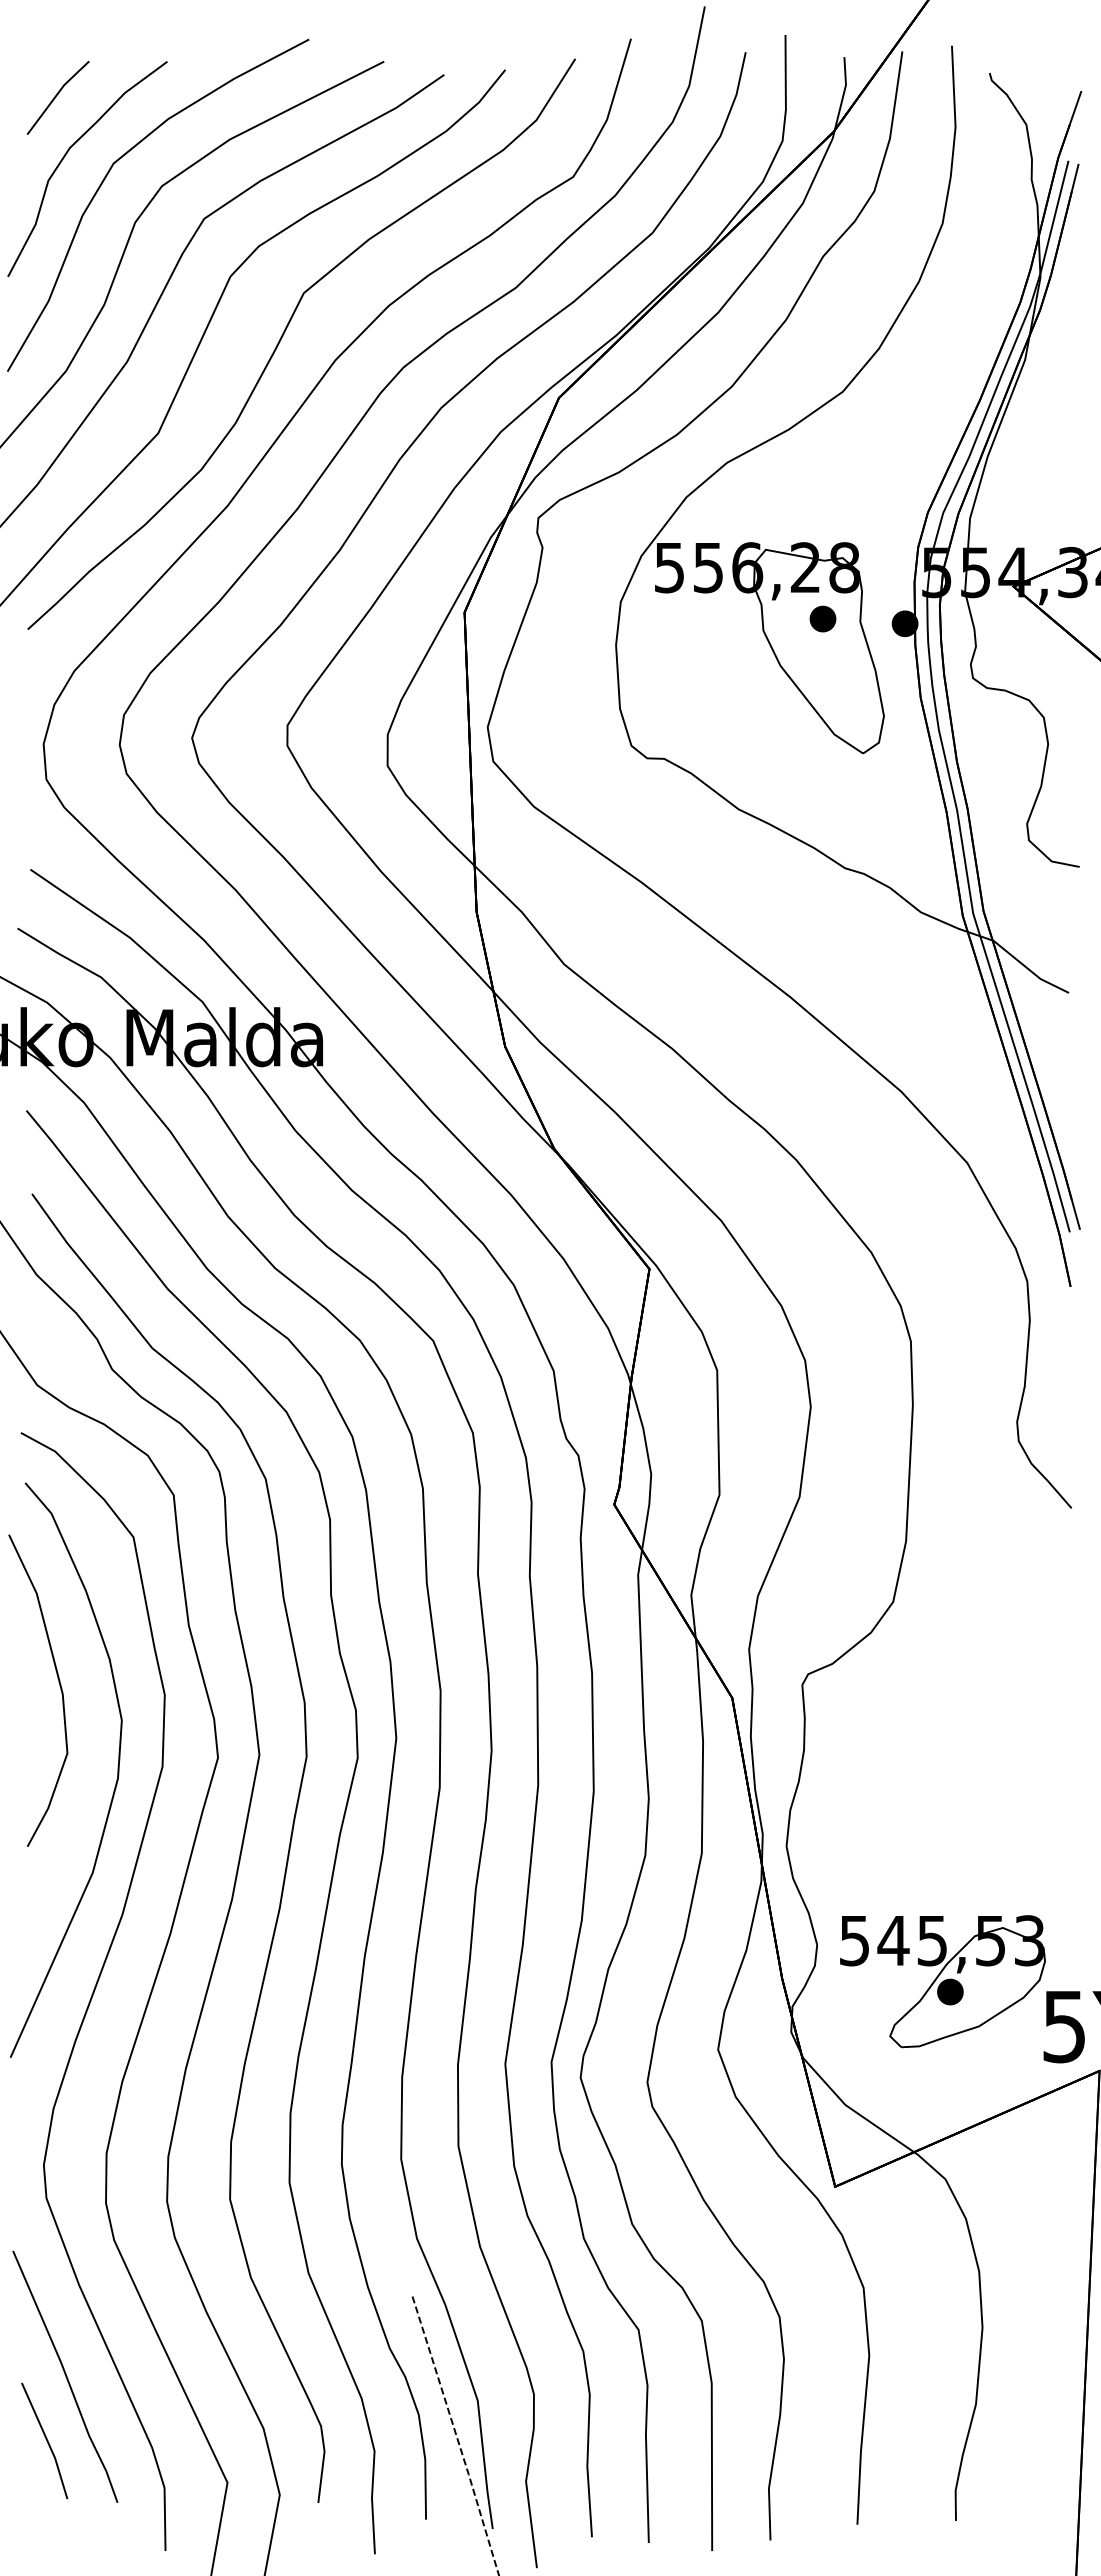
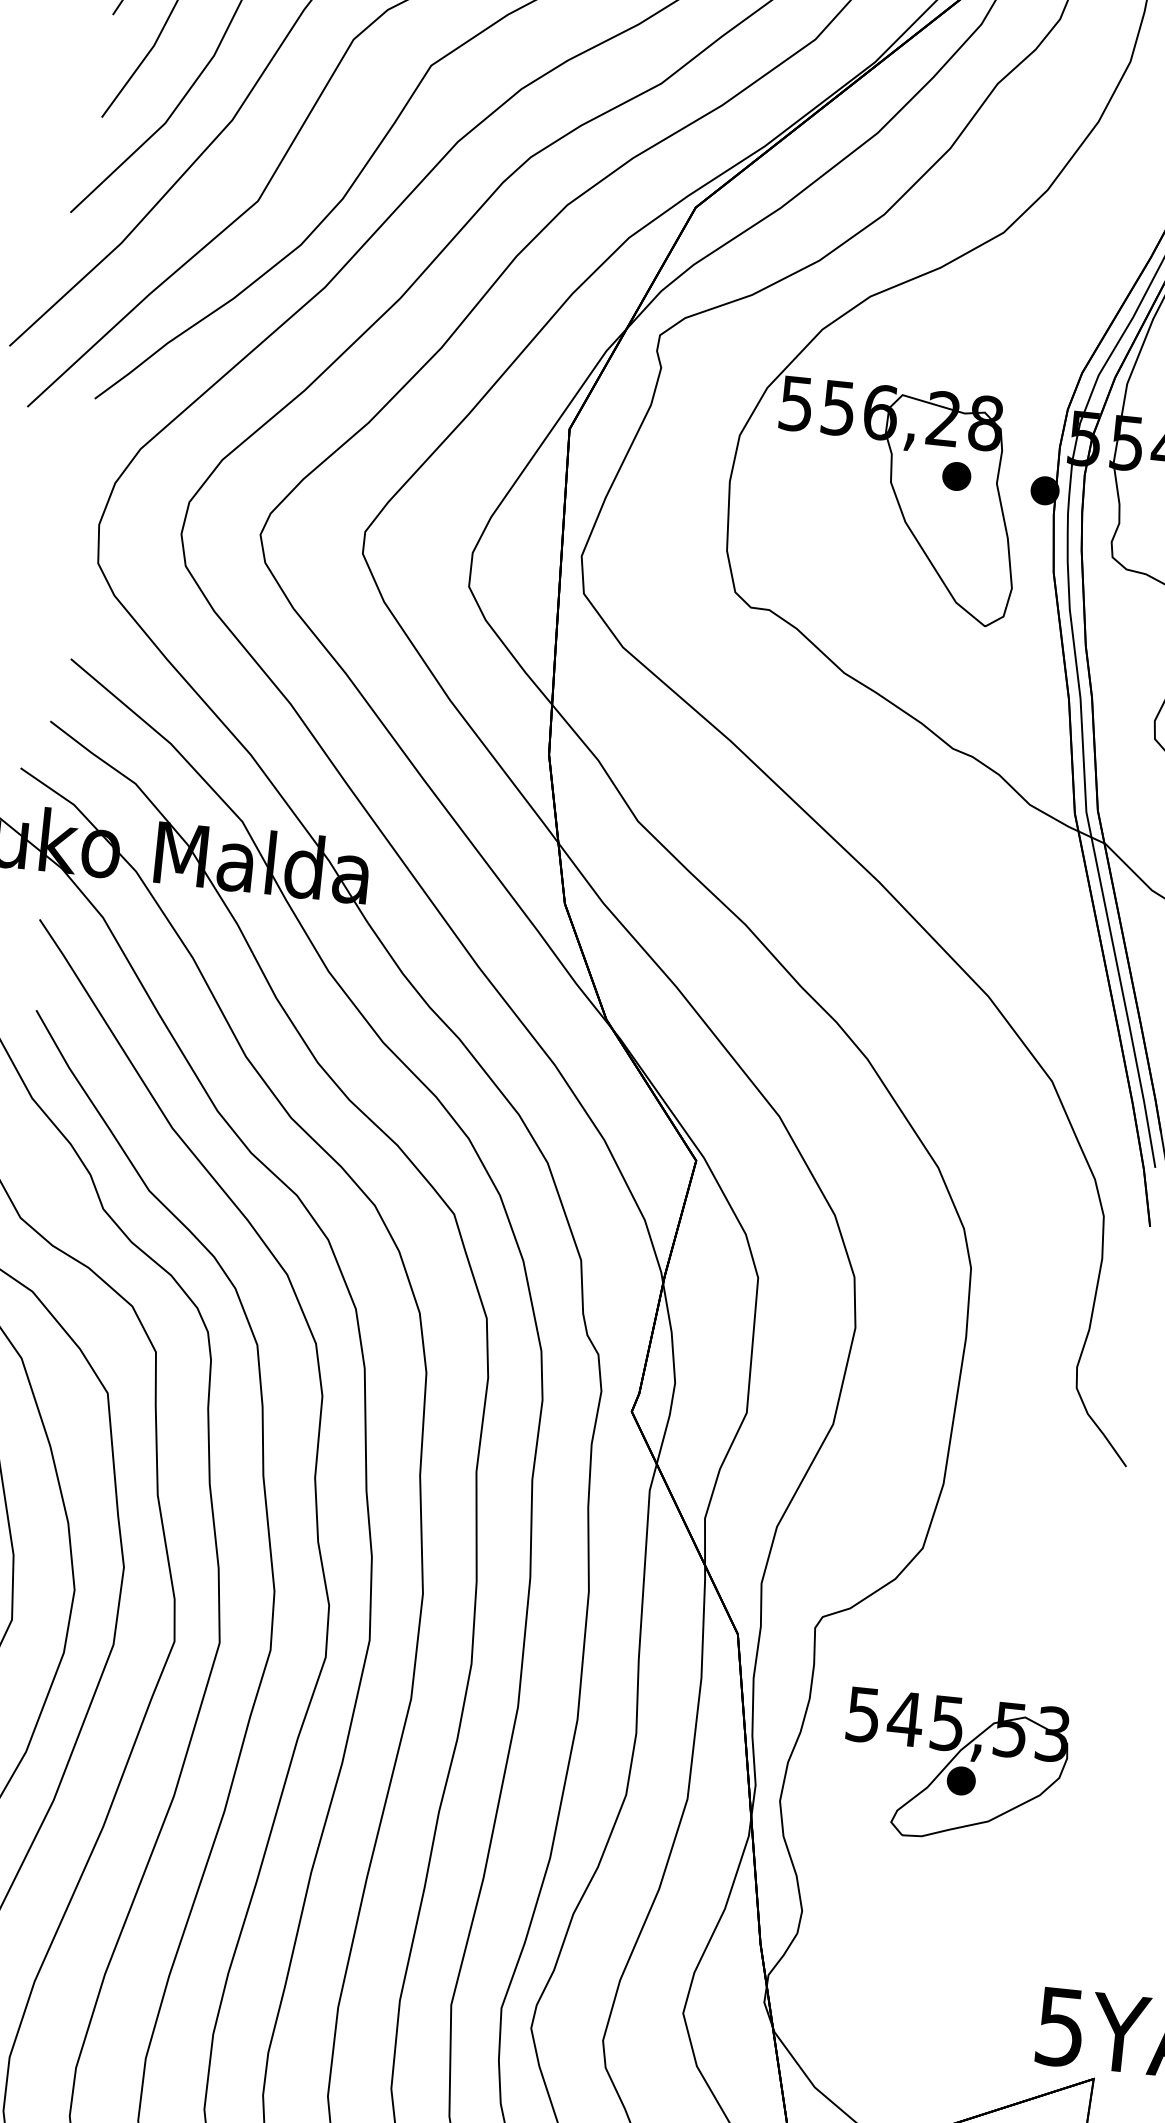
part: (942, 1981) -> (953, 1768), moved

